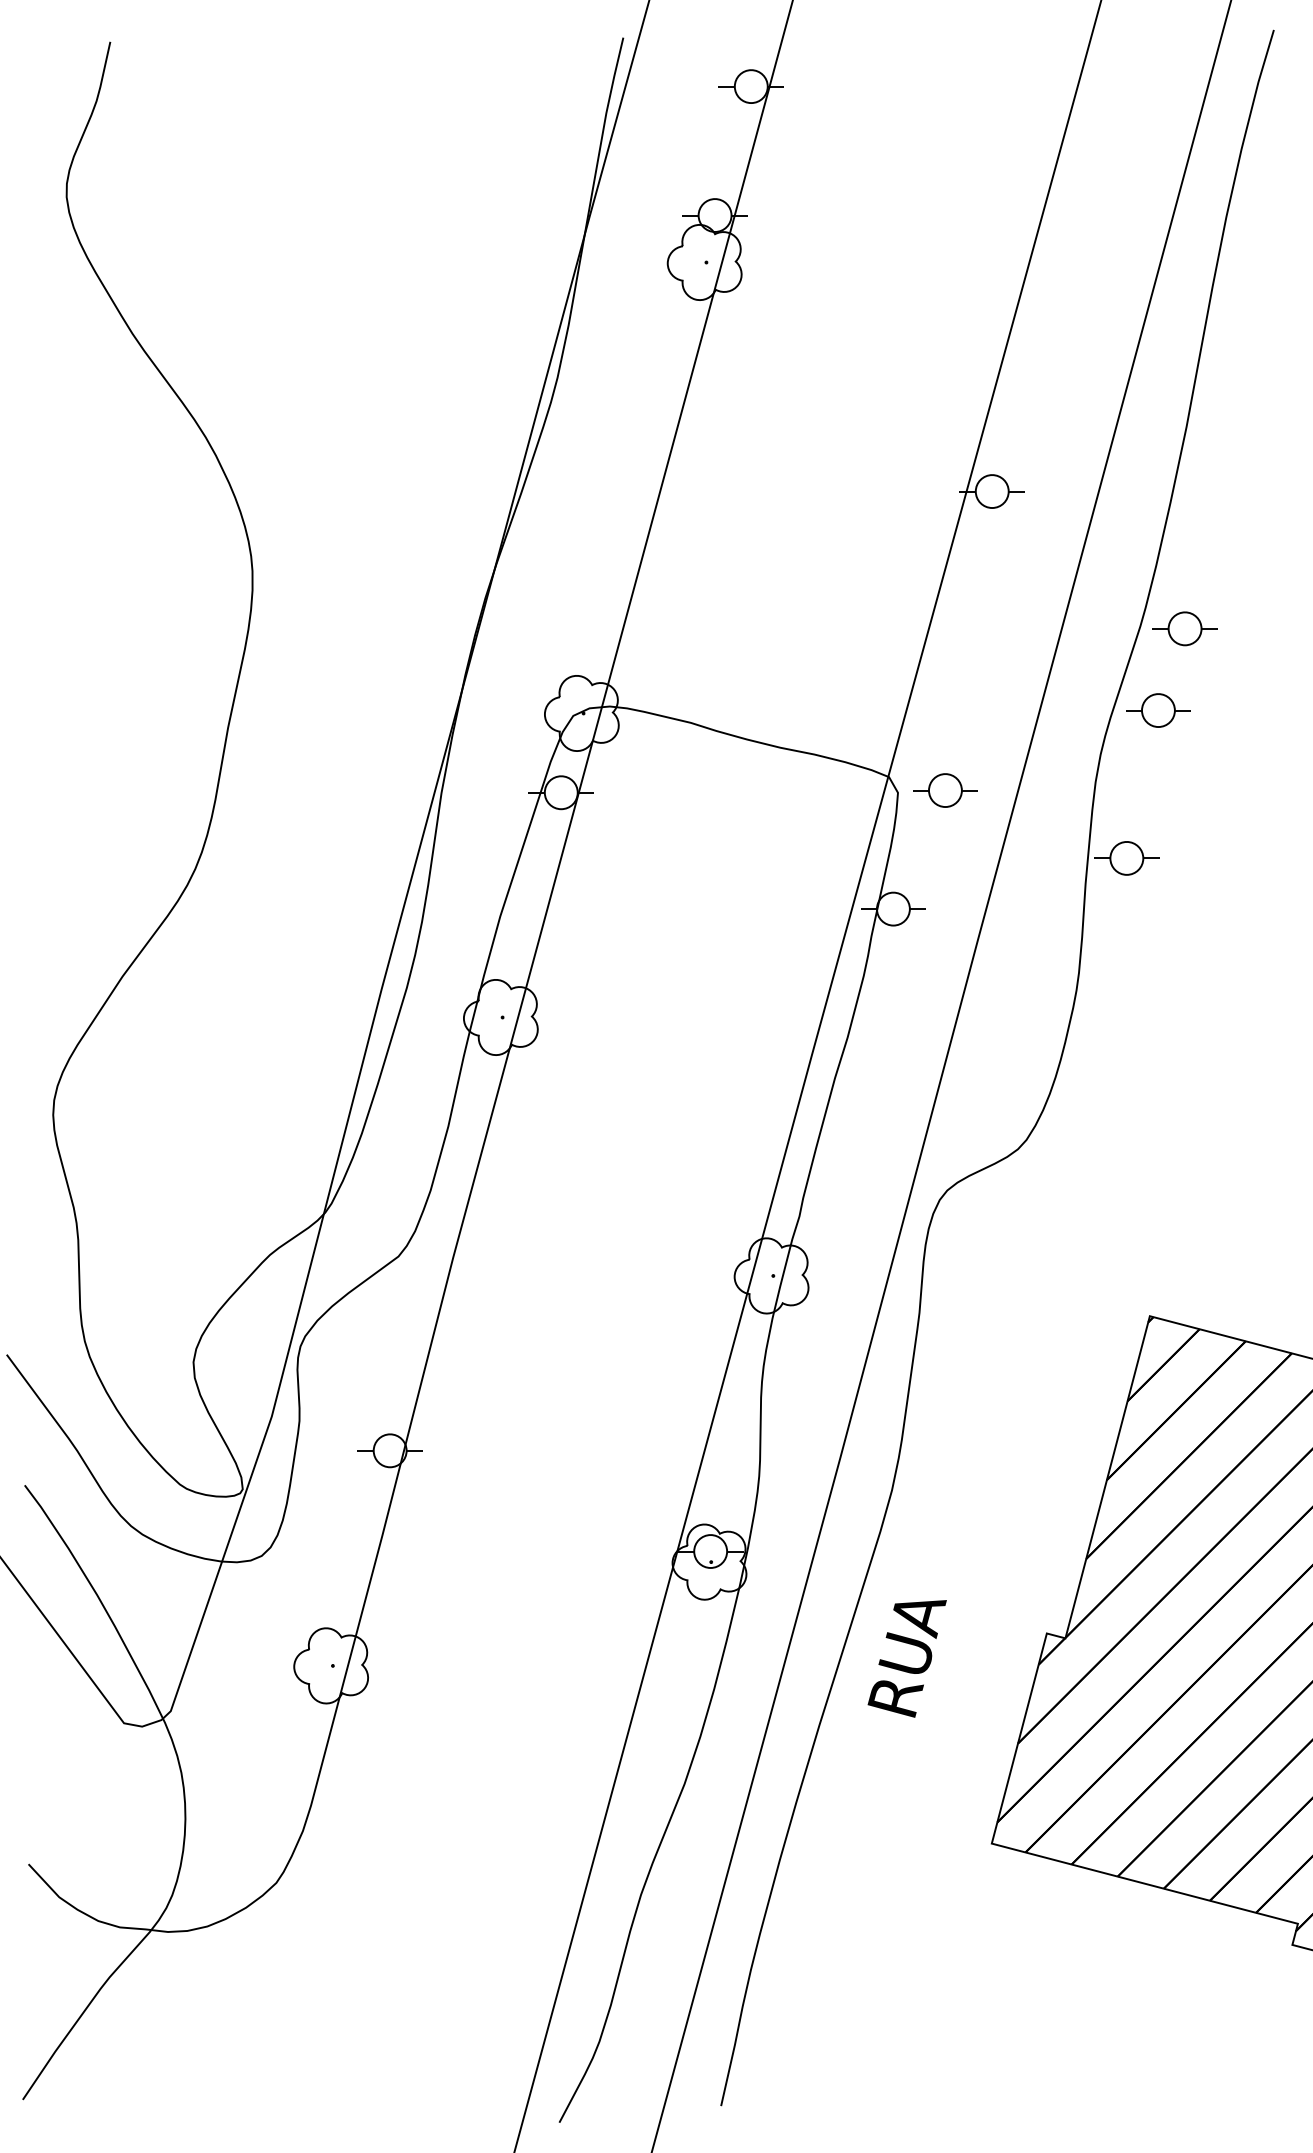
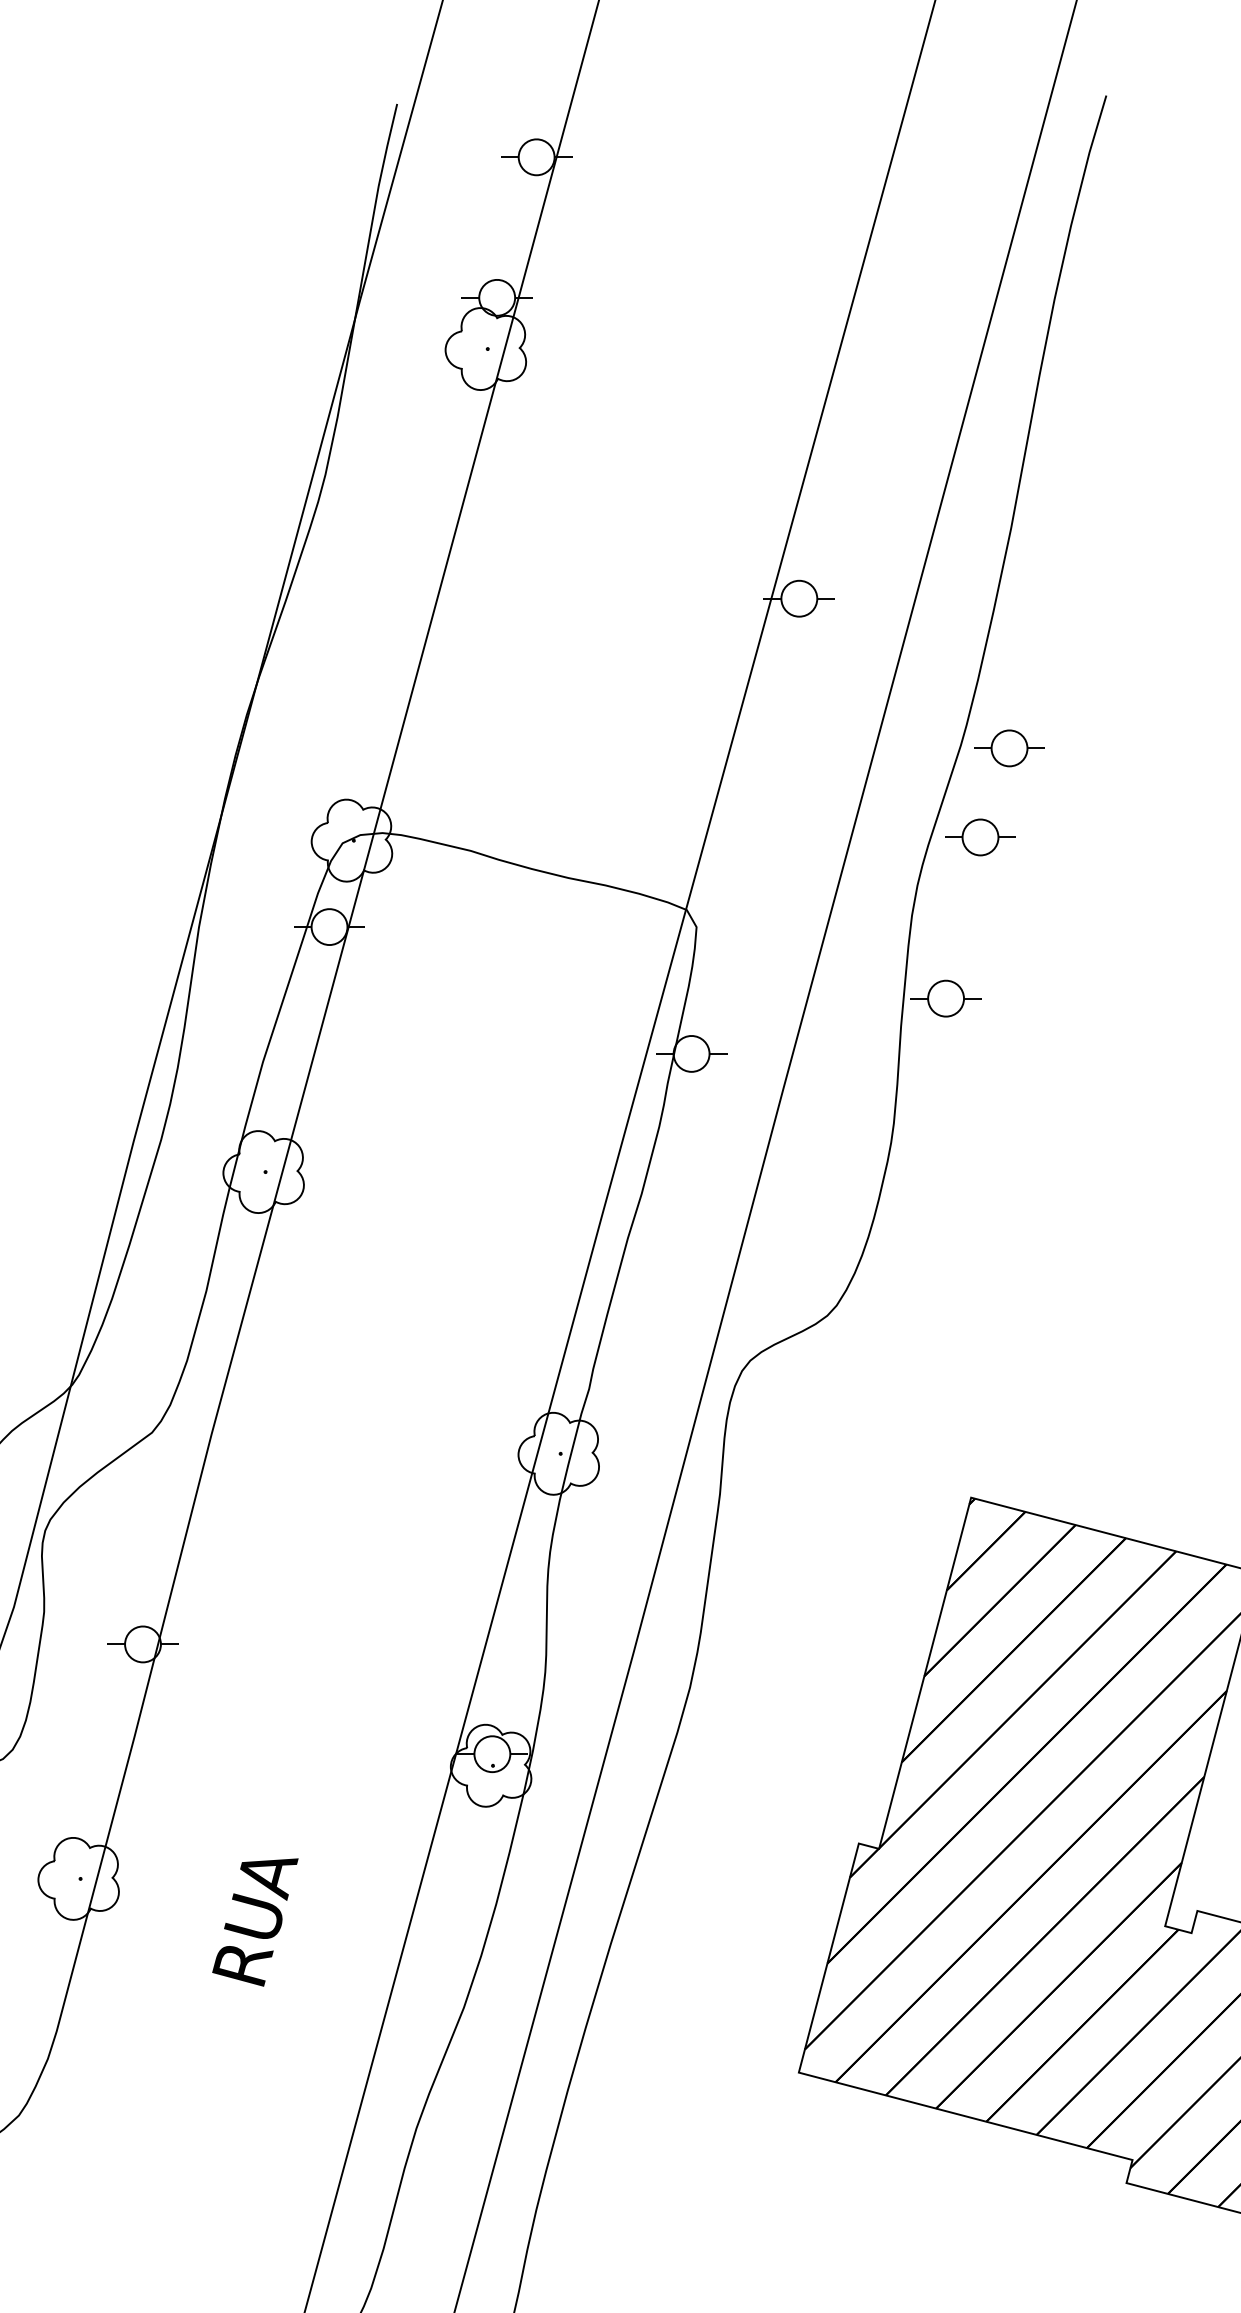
part: (945, 790) -> (748, 924), removed
text: (906, 1658) -> (254, 1922), moved

